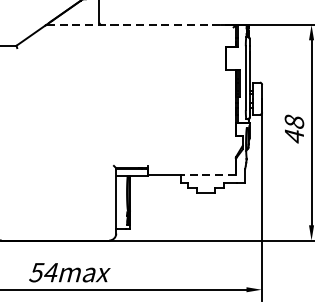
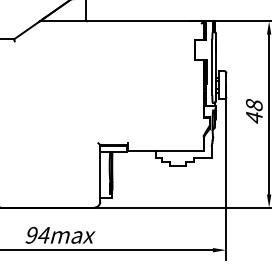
line: (140, 25) -> (121, 21), dashed -> solid
line: (207, 175) -> (179, 151), dashed -> solid
text: (36, 271) -> (31, 234), 54max -> 94max

